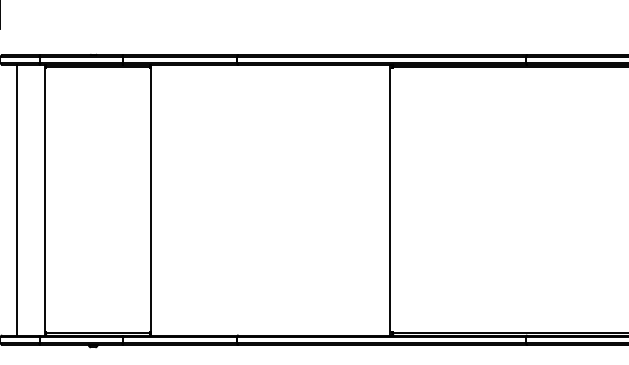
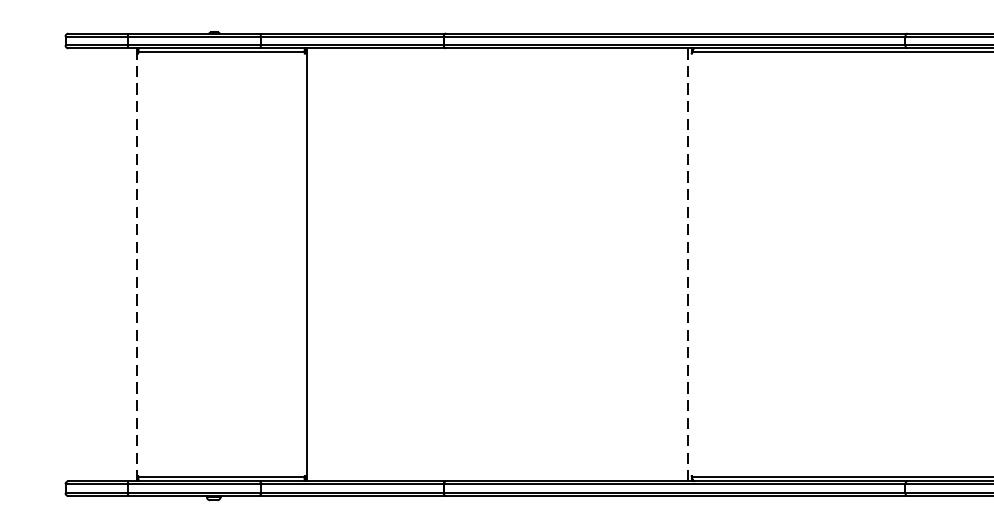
line: (16, 199) -> (91, 263), removed
line: (44, 200) -> (135, 265), solid -> dashed
line: (390, 200) -> (688, 265), solid -> dashed

